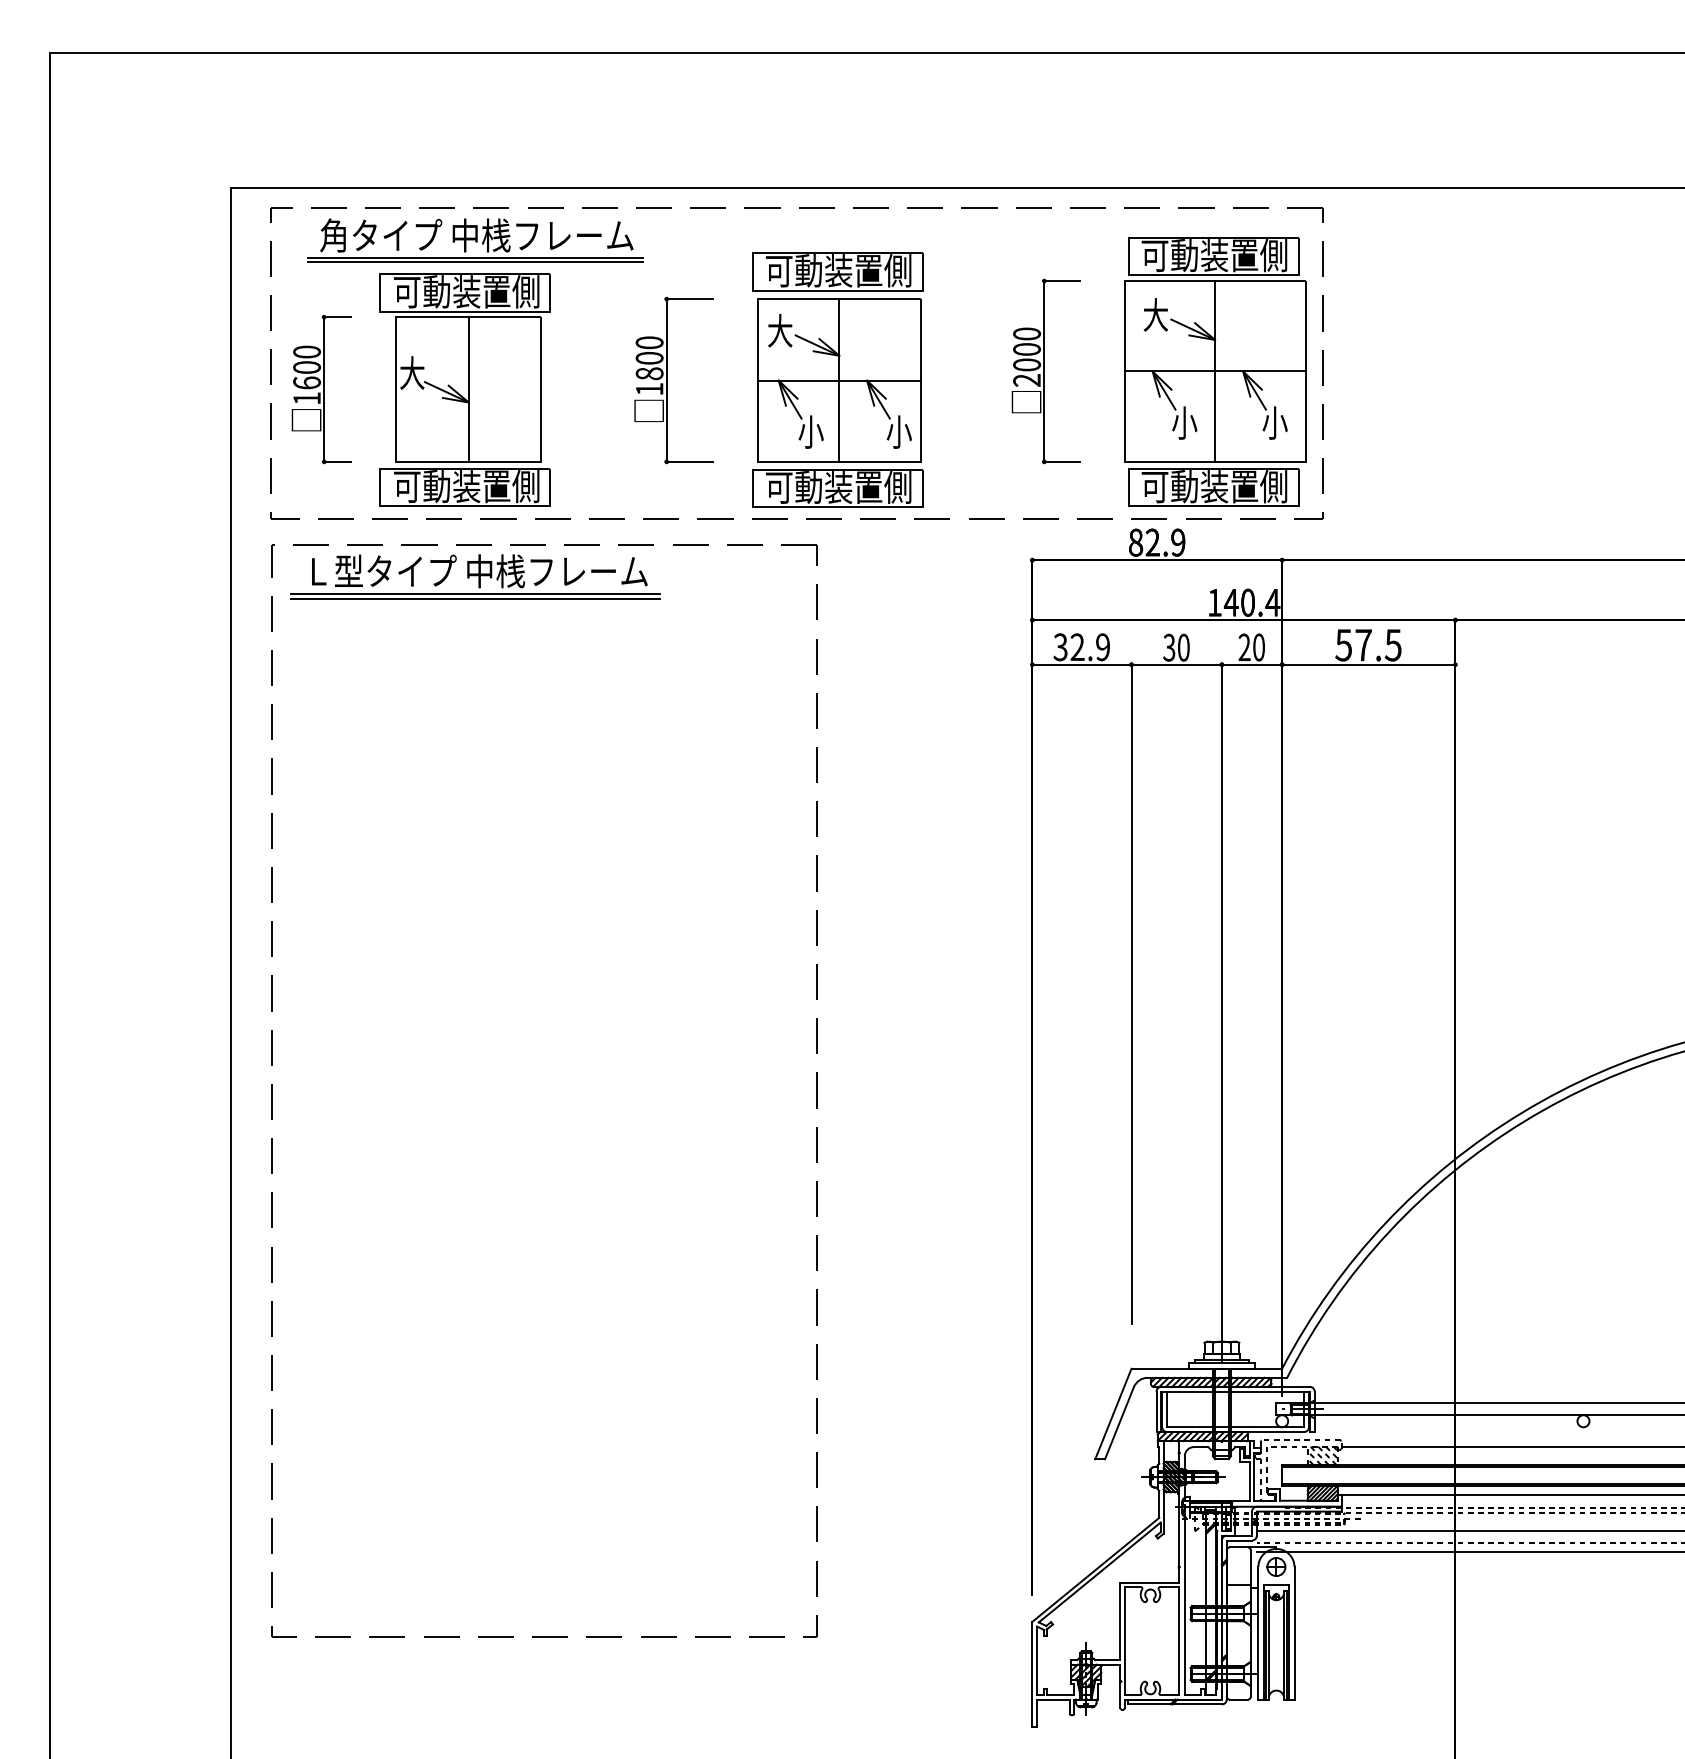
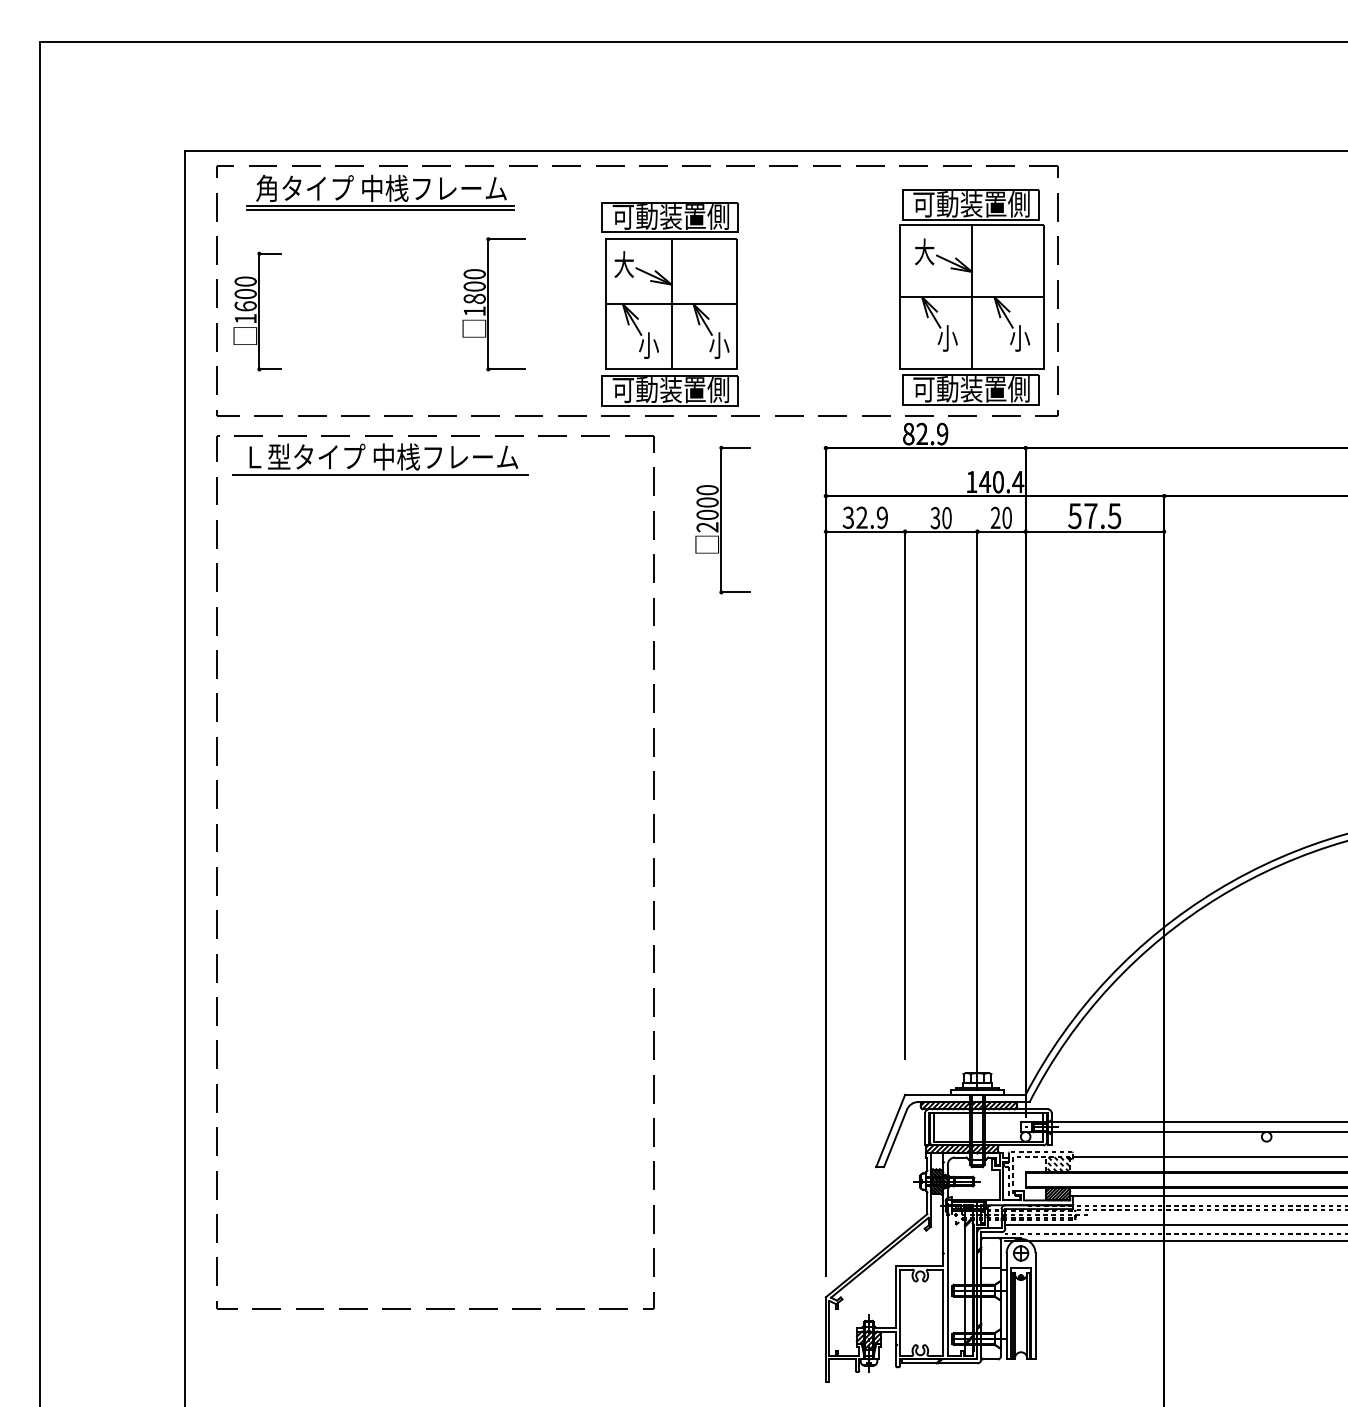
part: (1045, 370) -> (722, 519), moved
part: (673, 380) -> (493, 304), moved
part: (464, 389) -> (371, 311), removed
line: (475, 598) -> (380, 478), removed

